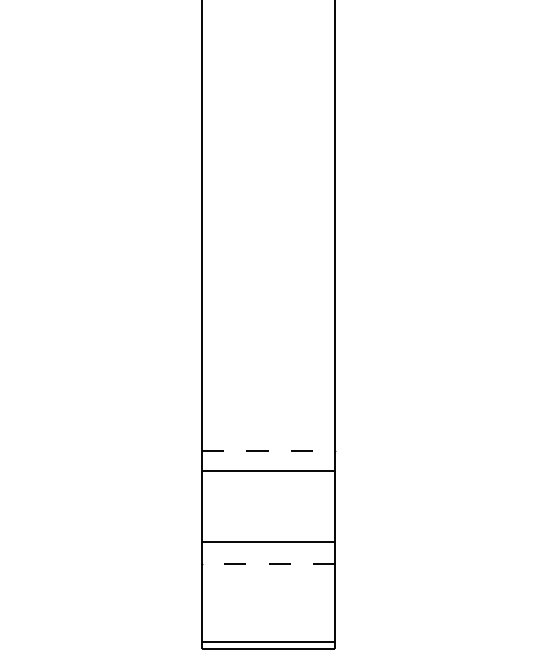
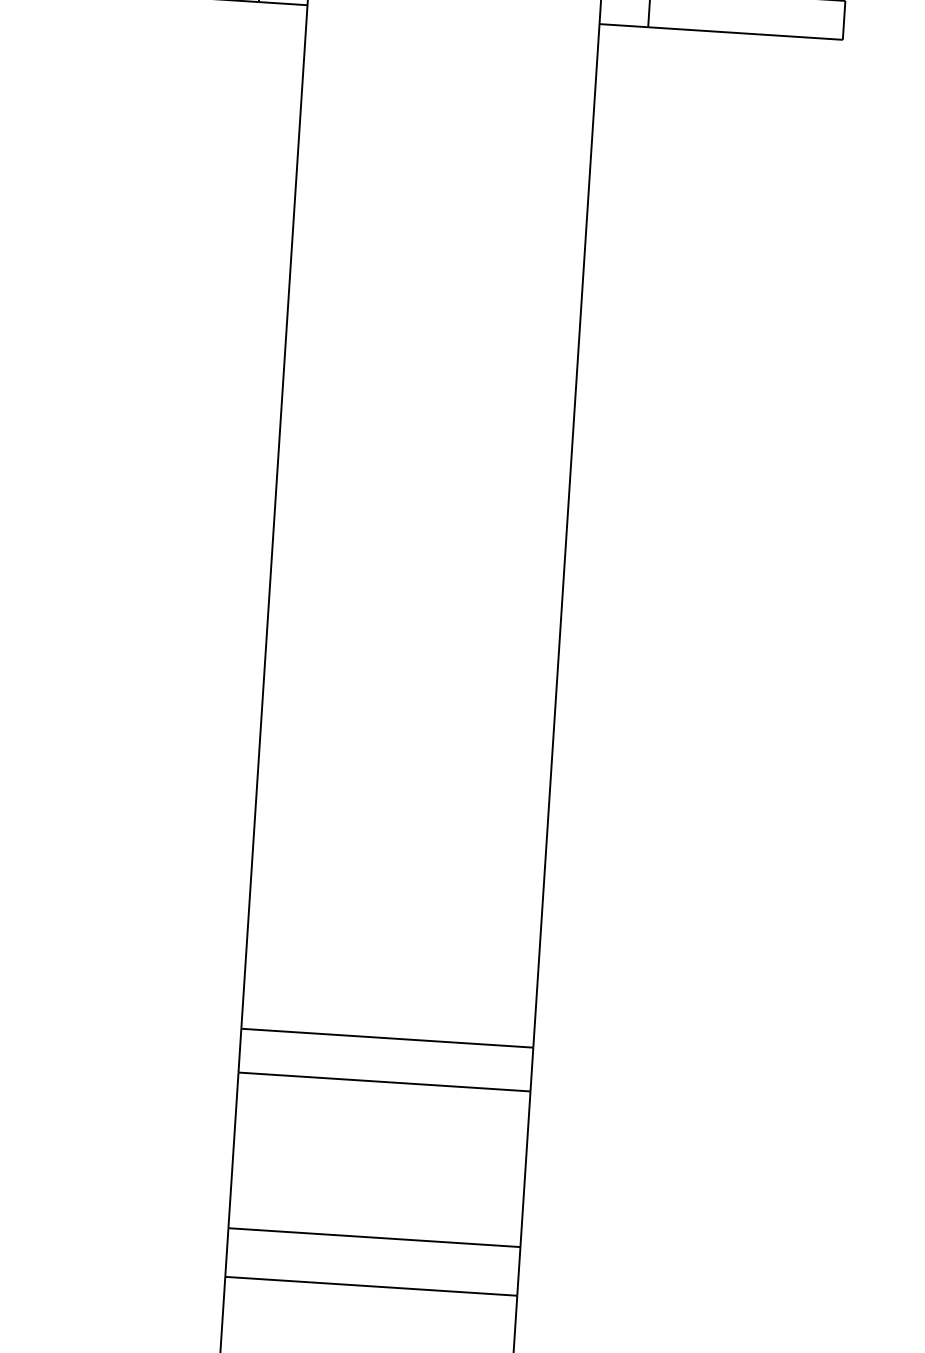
line: (268, 451) -> (387, 1038), dashed -> solid
line: (268, 564) -> (371, 1286), dashed -> solid

